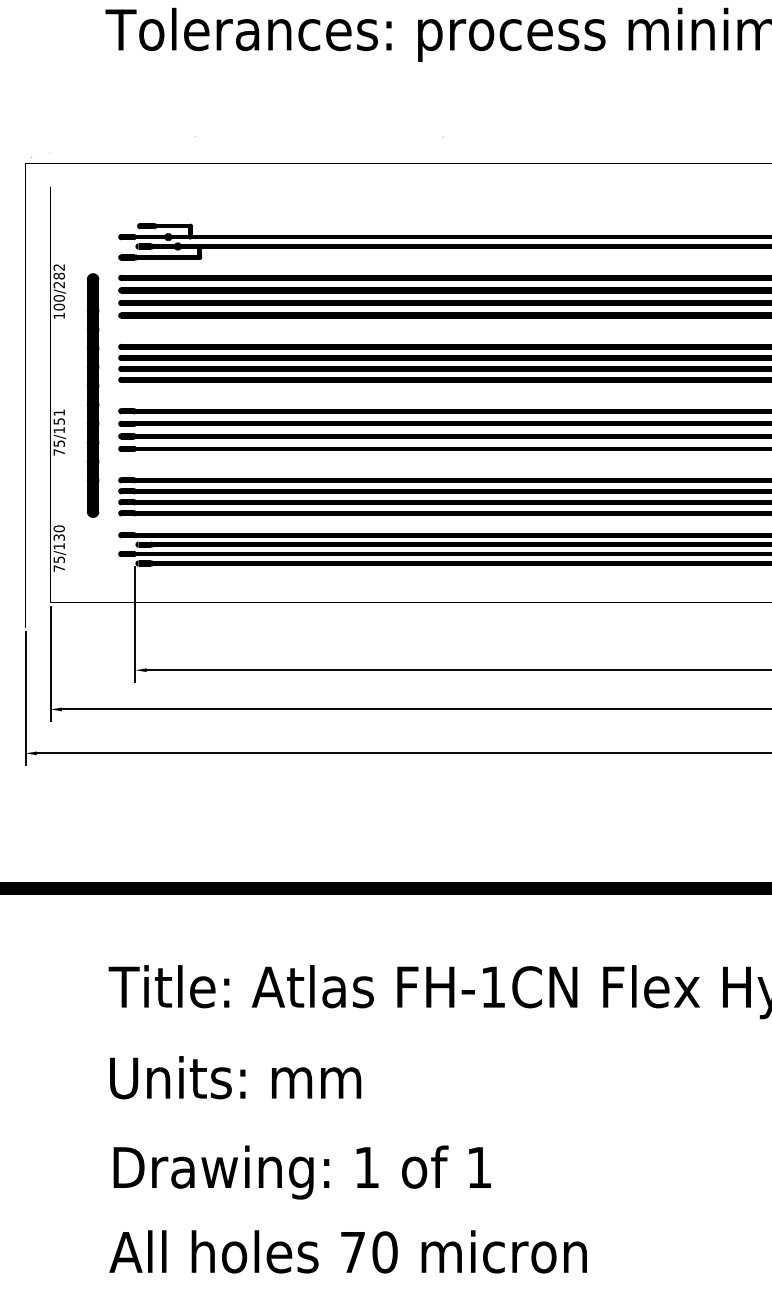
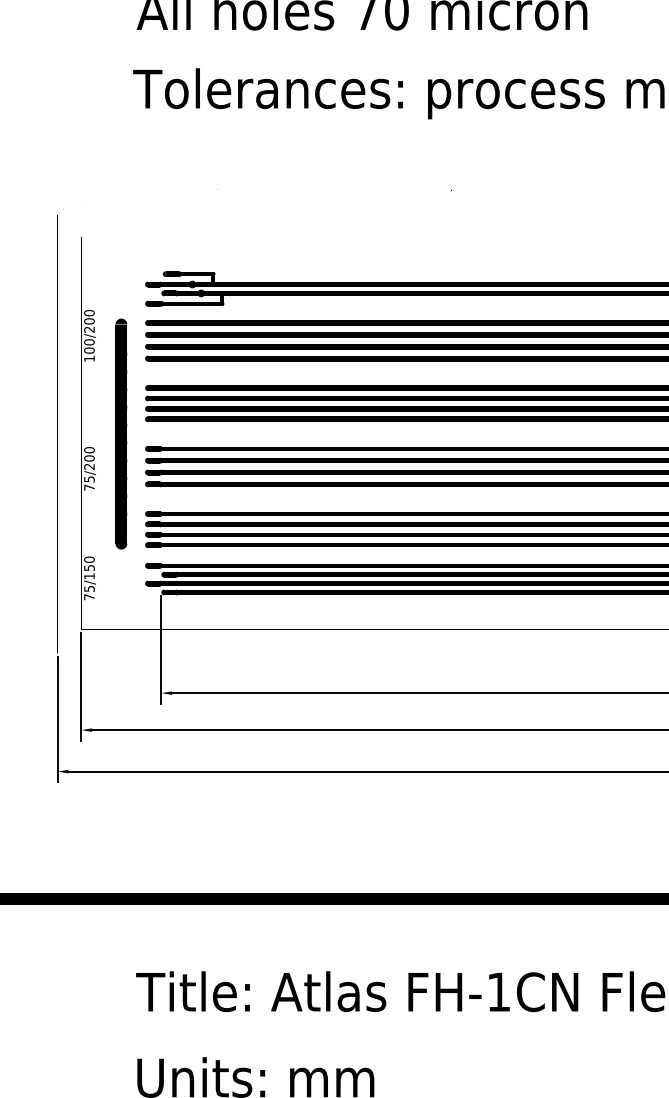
text: (58, 271) -> (88, 316), 100/282 -> 100/200
text: (58, 421) -> (88, 458), 75/151 -> 75/200
text: (58, 537) -> (88, 567), 75/130 -> 75/150

